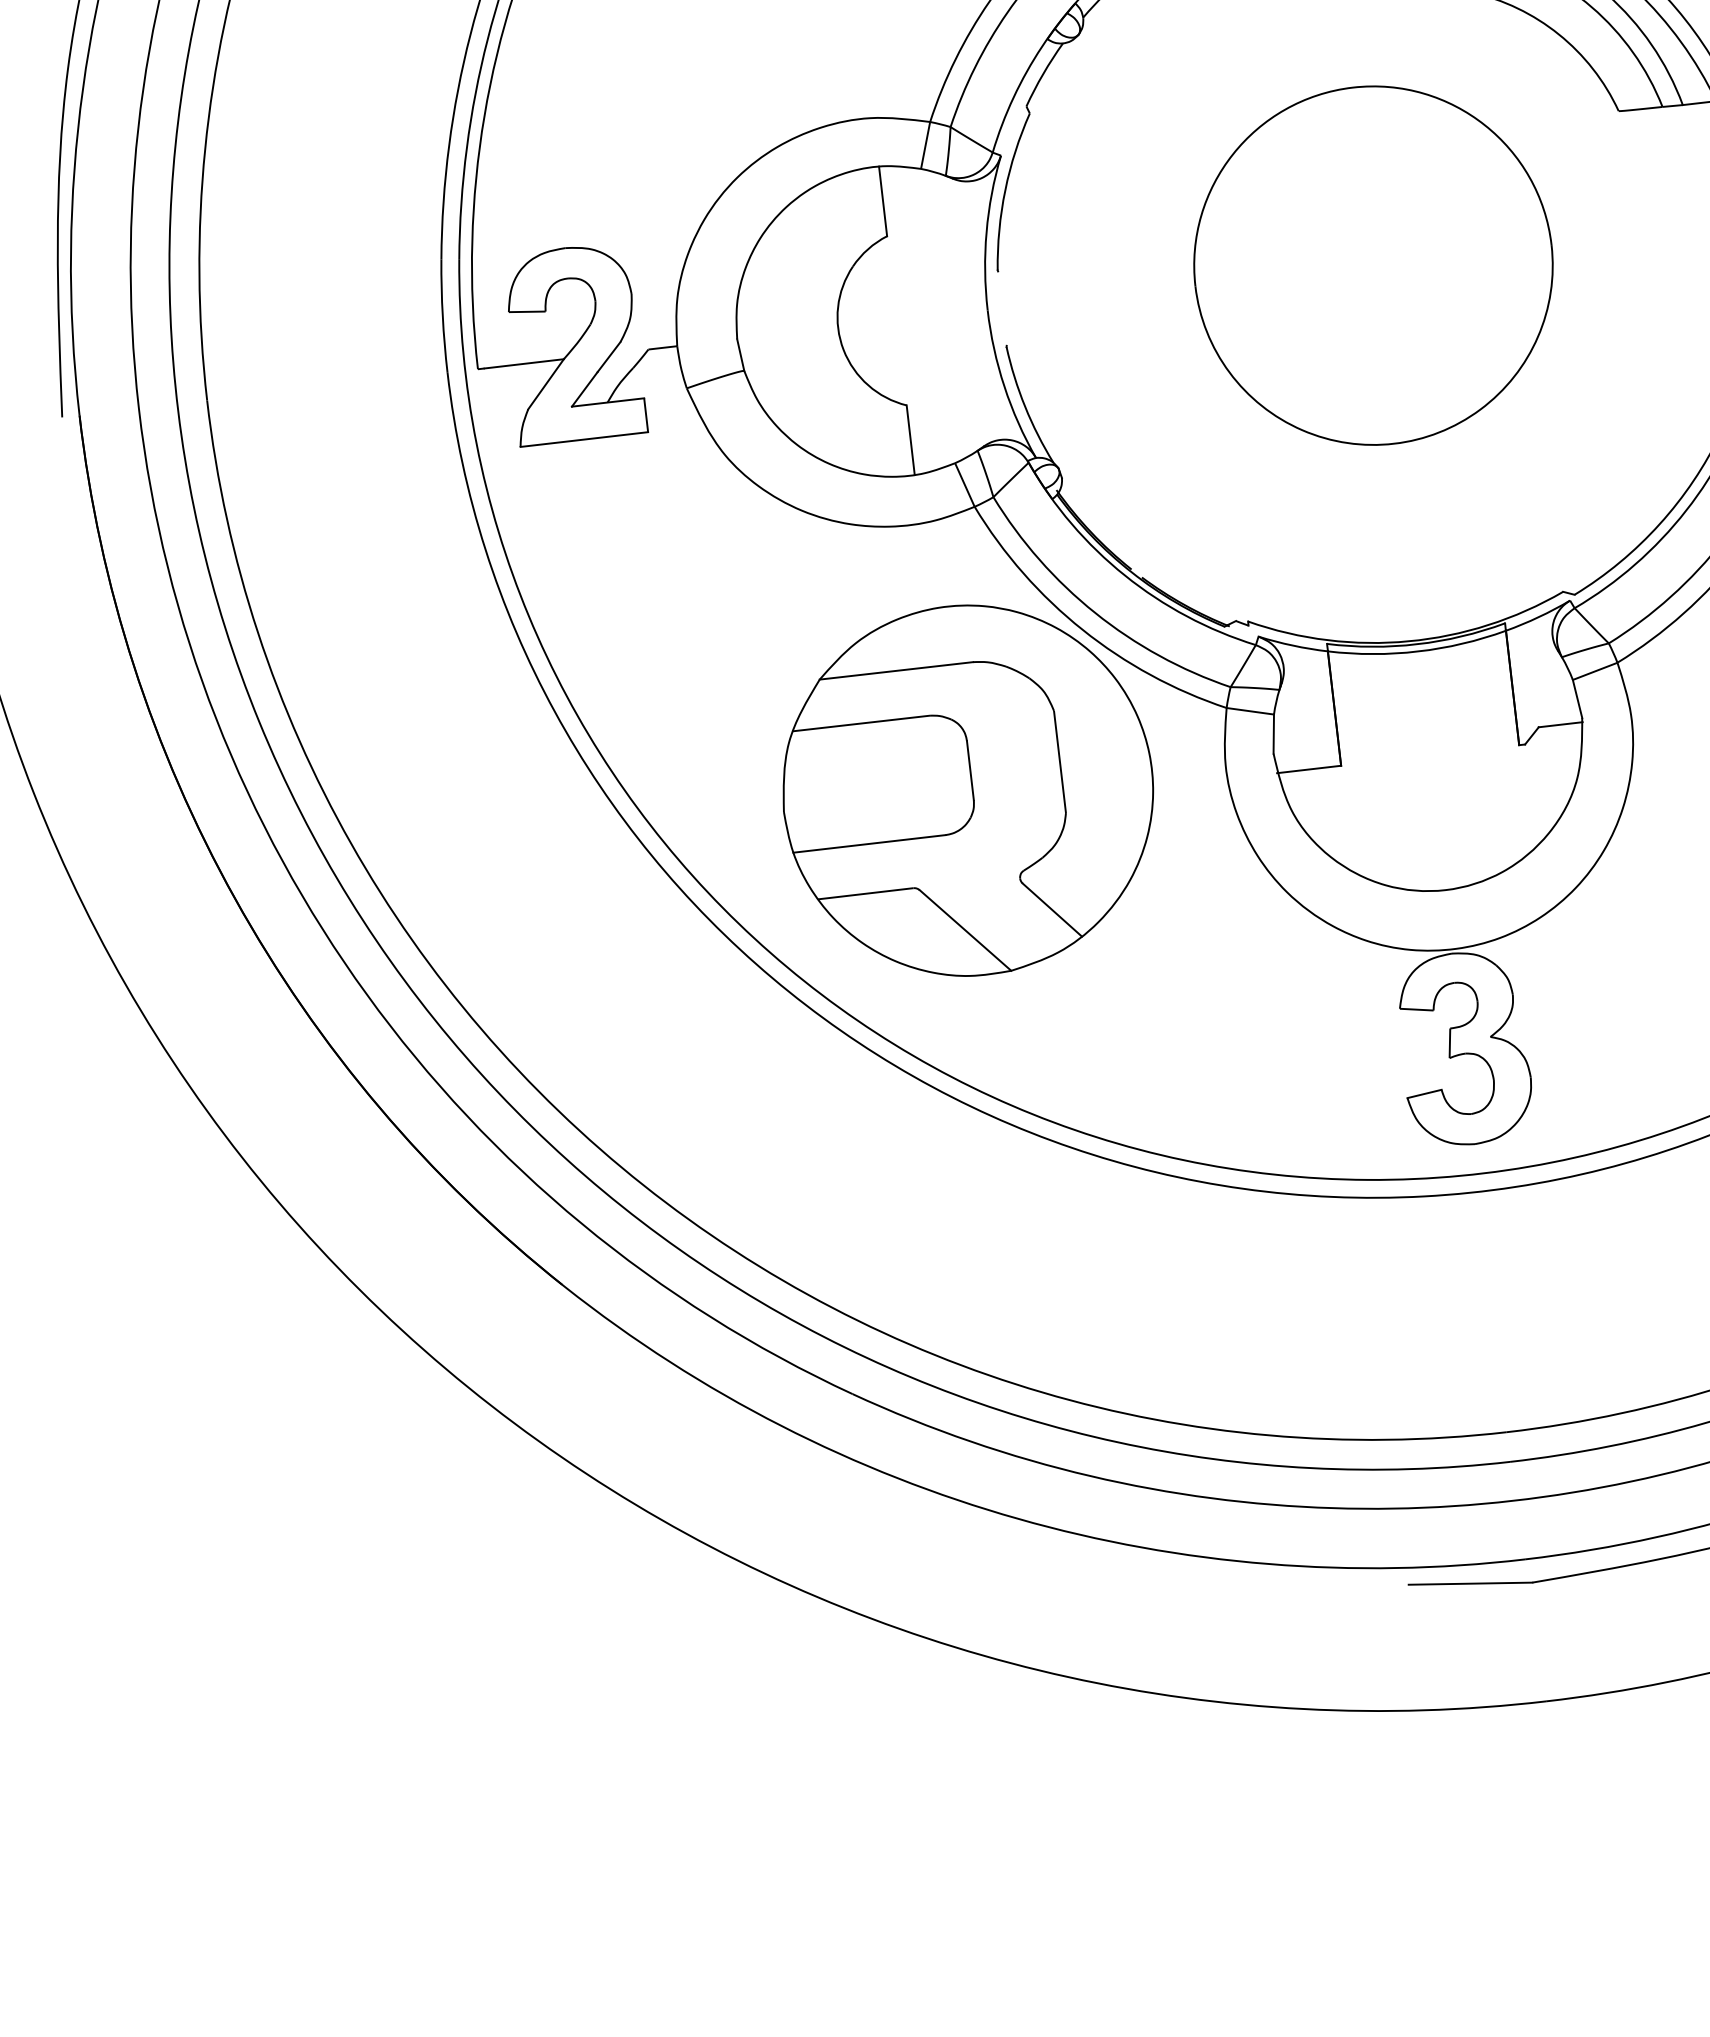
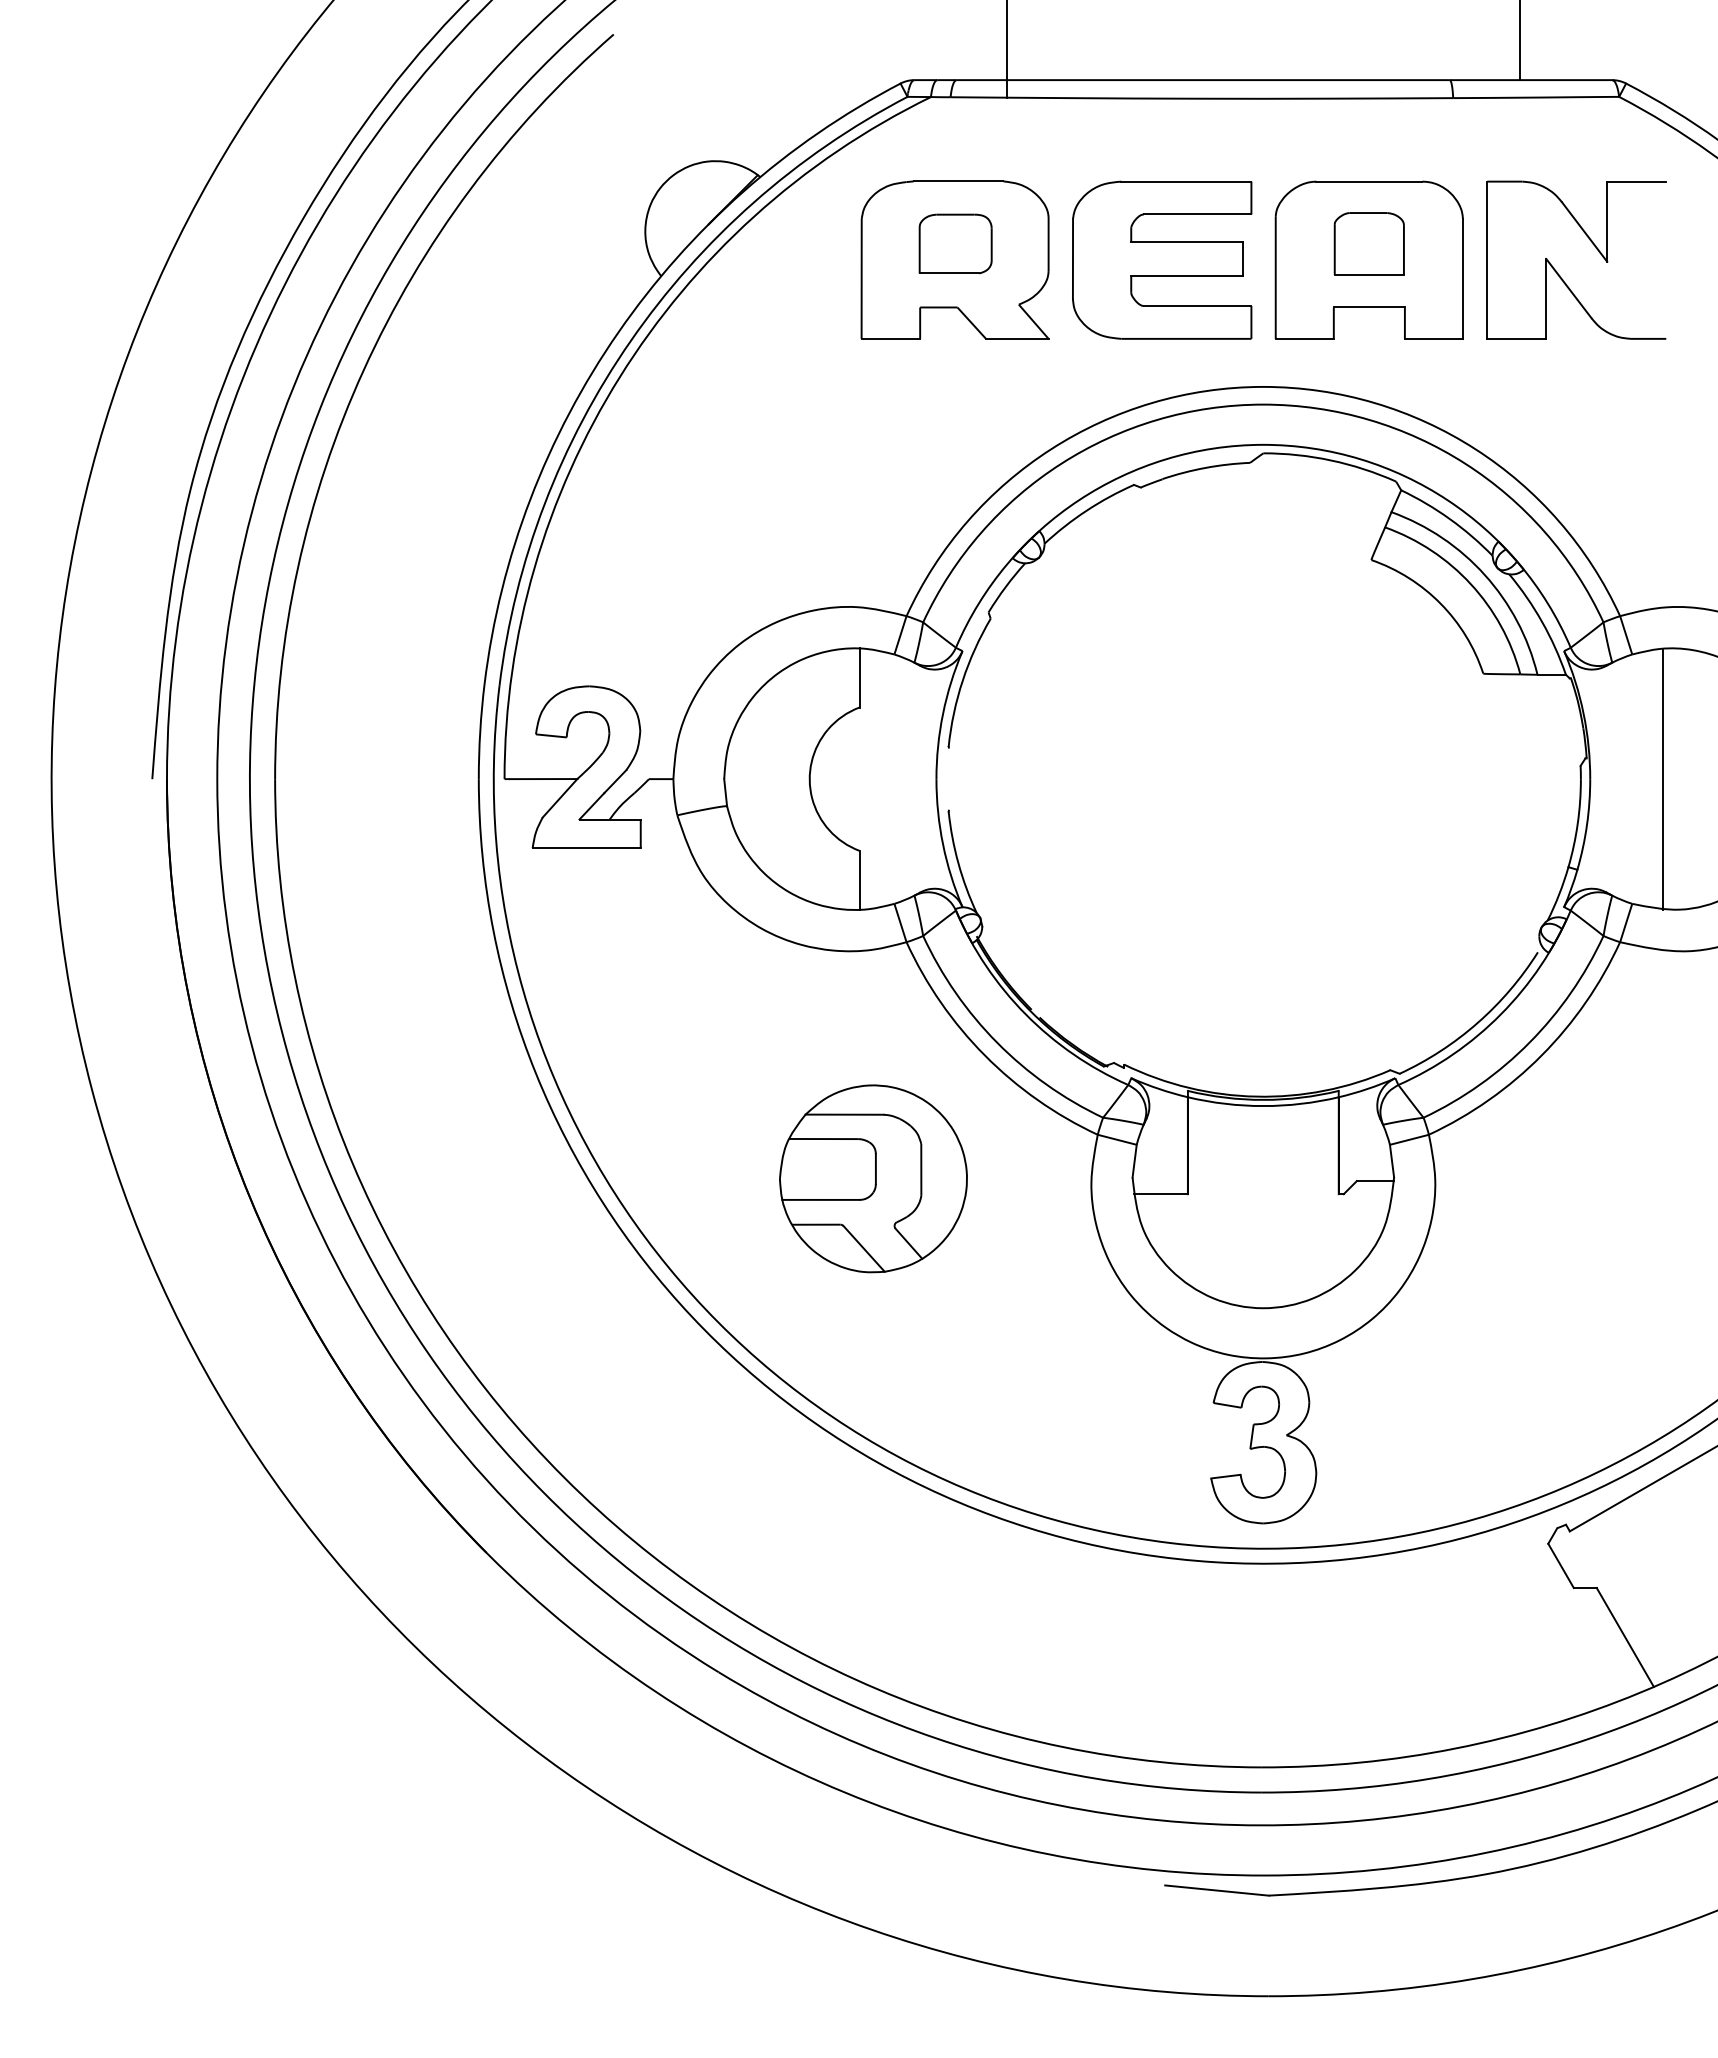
part: (1373, 264) -> (1263, 778), removed
part: (967, 790) -> (873, 1178), size x0.6

